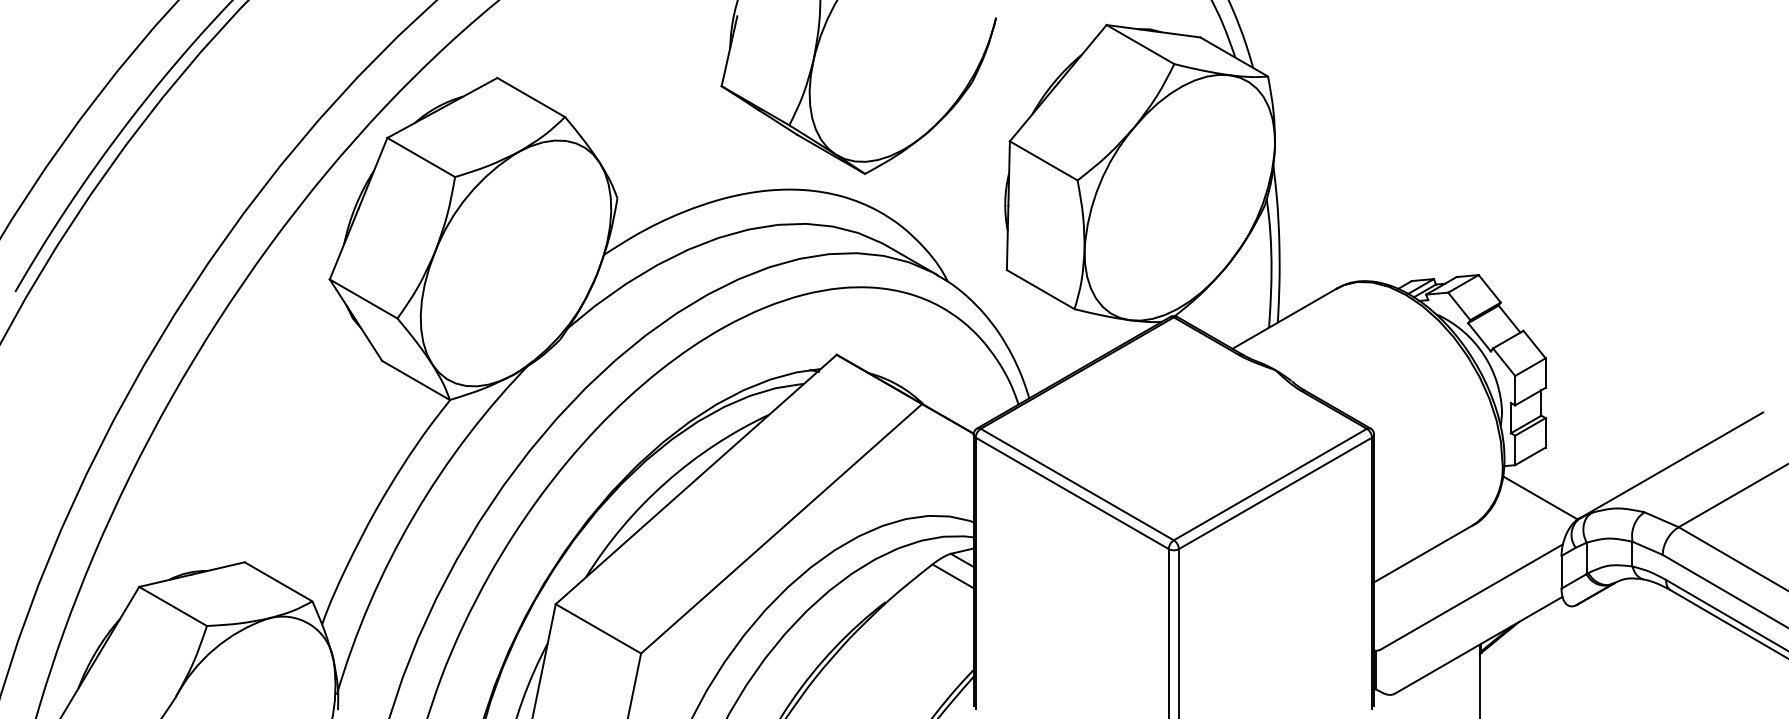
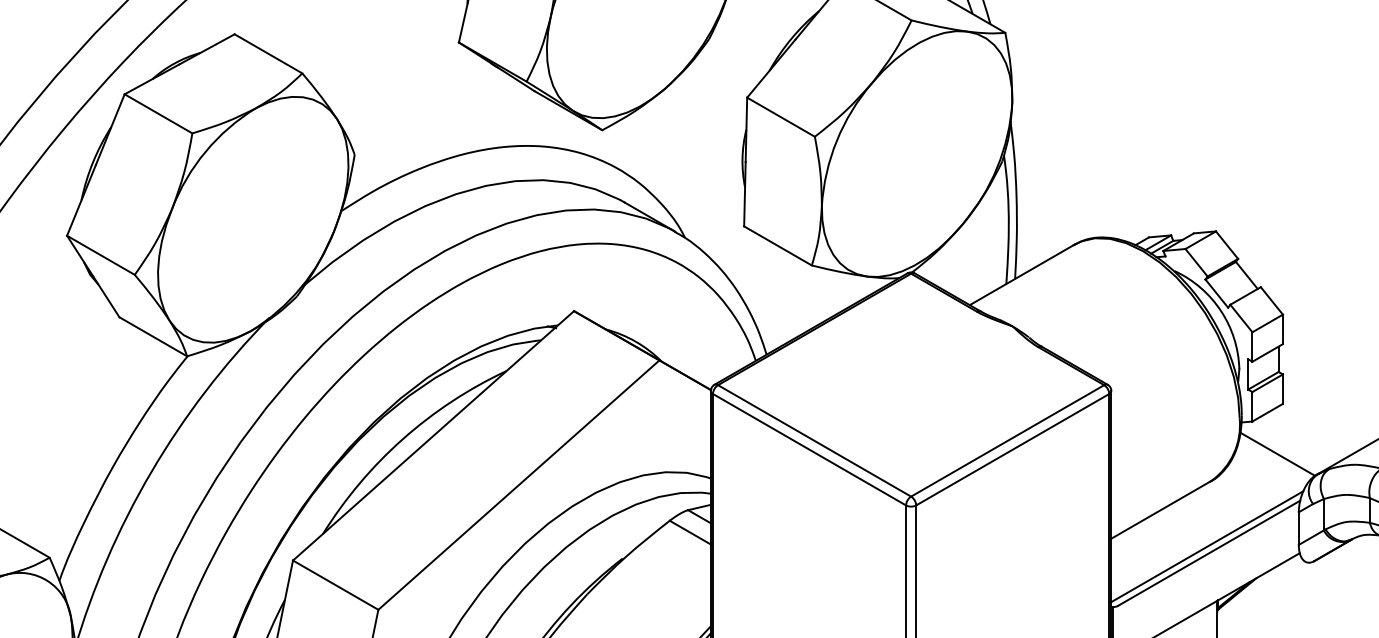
line: (1470, 589) -> (1207, 545), added

